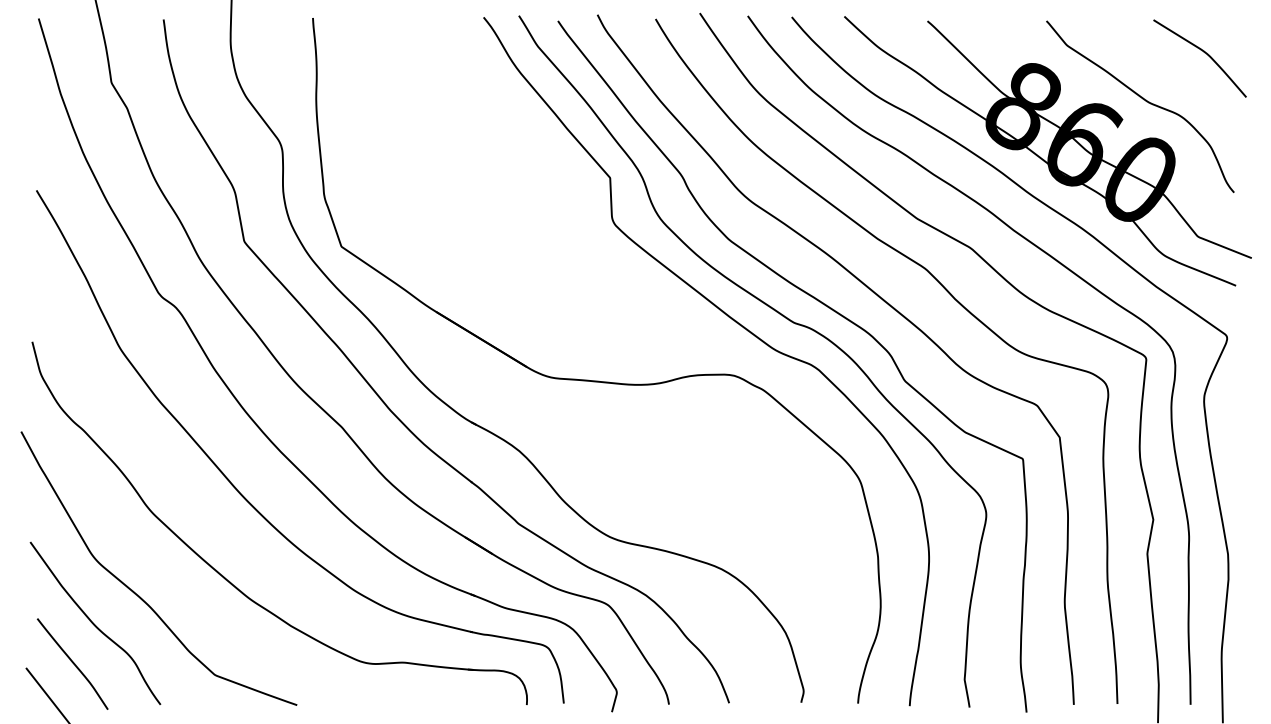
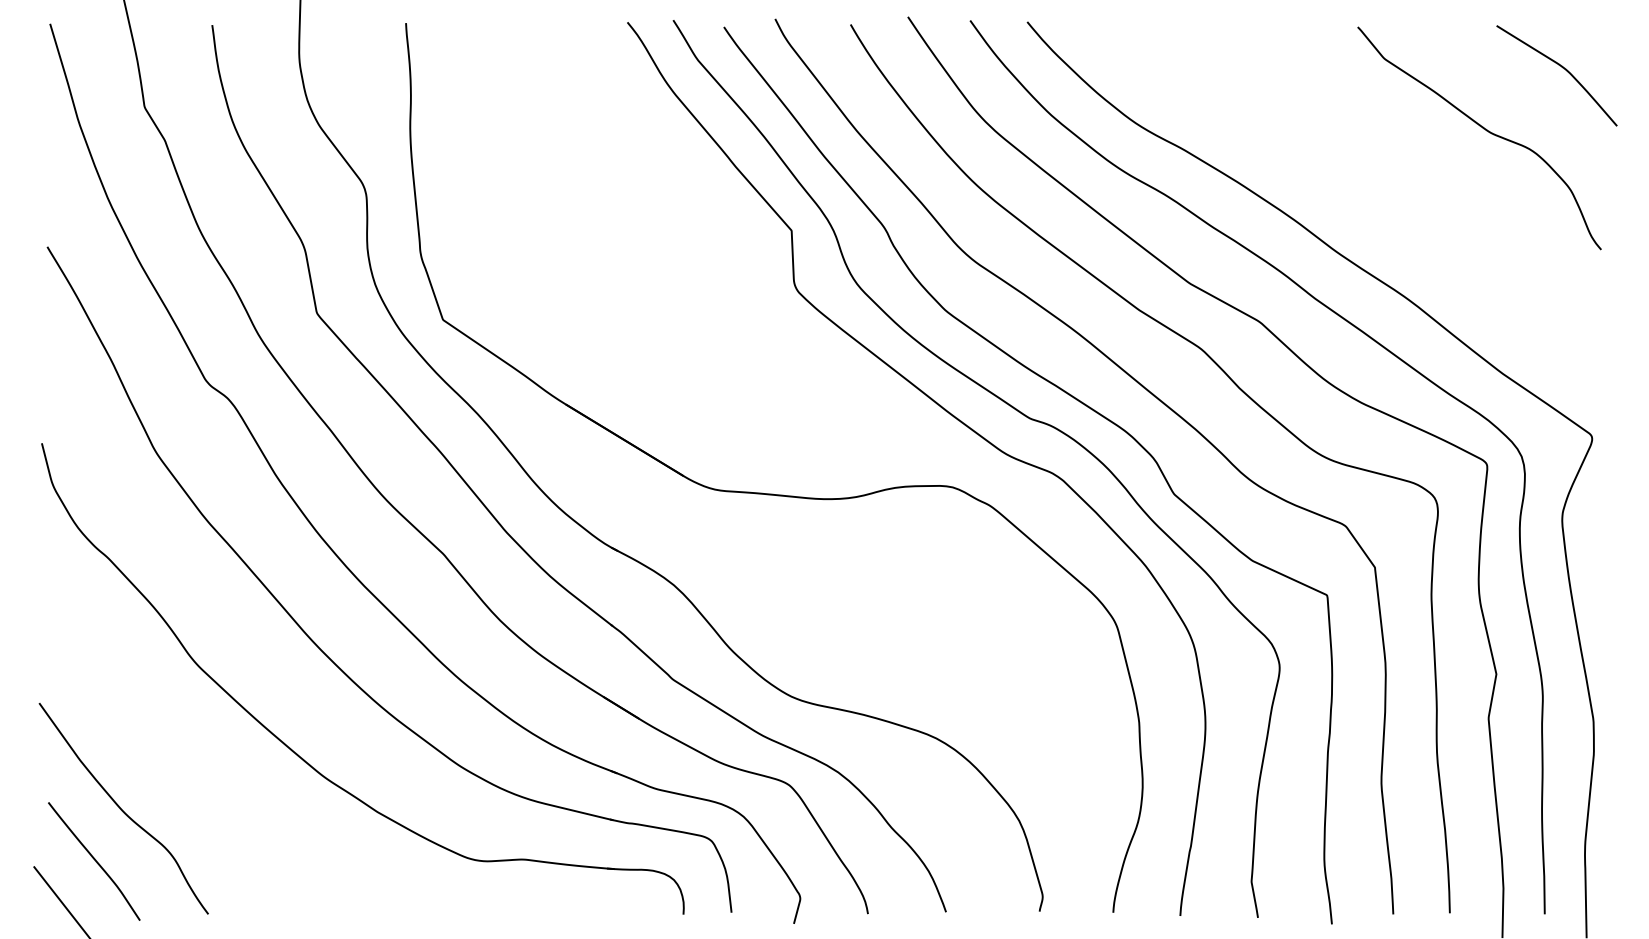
part: (1047, 151) -> (1359, 196), removed
curve: (139, 595) -> (180, 772), removed

